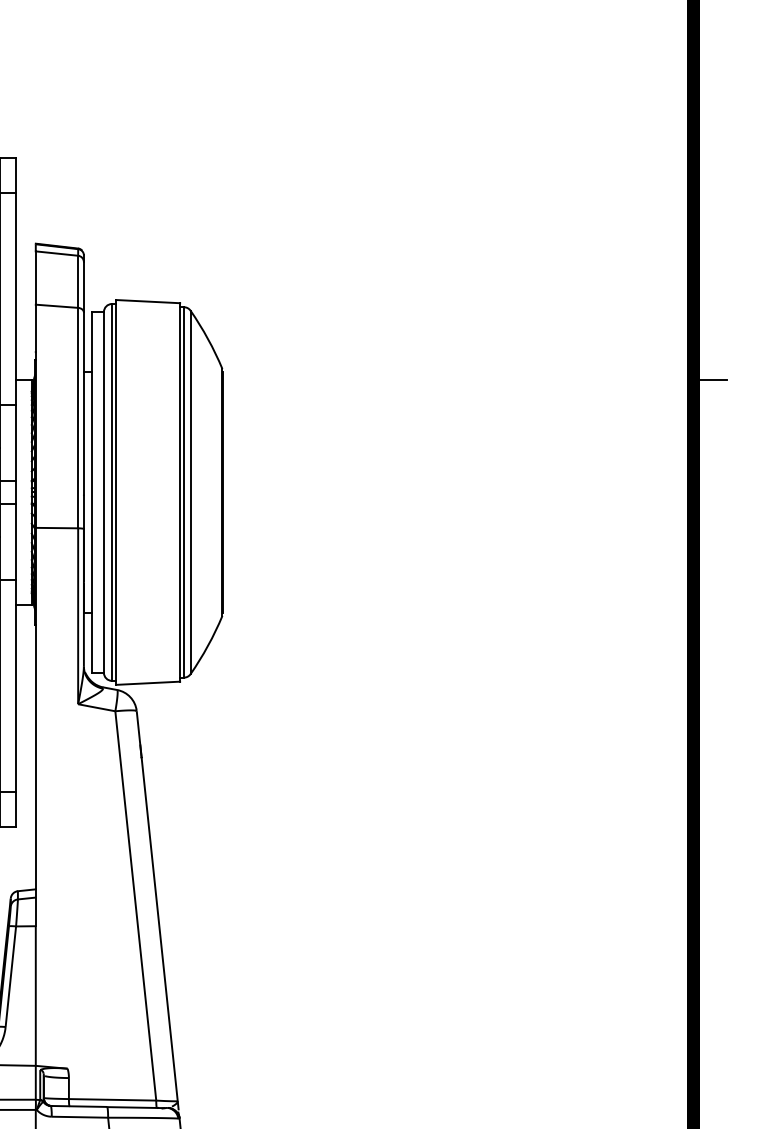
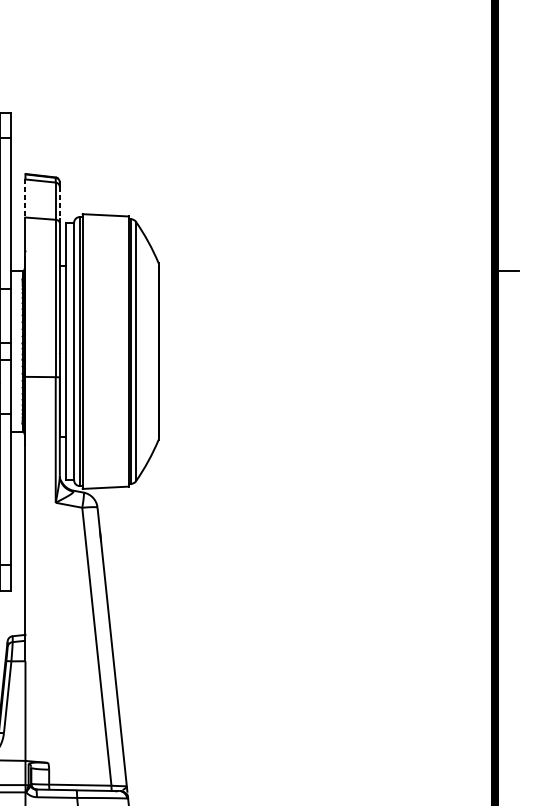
line: (35, 278) -> (25, 198), solid -> dashed
line: (83, 287) -> (59, 205), solid -> dashed

